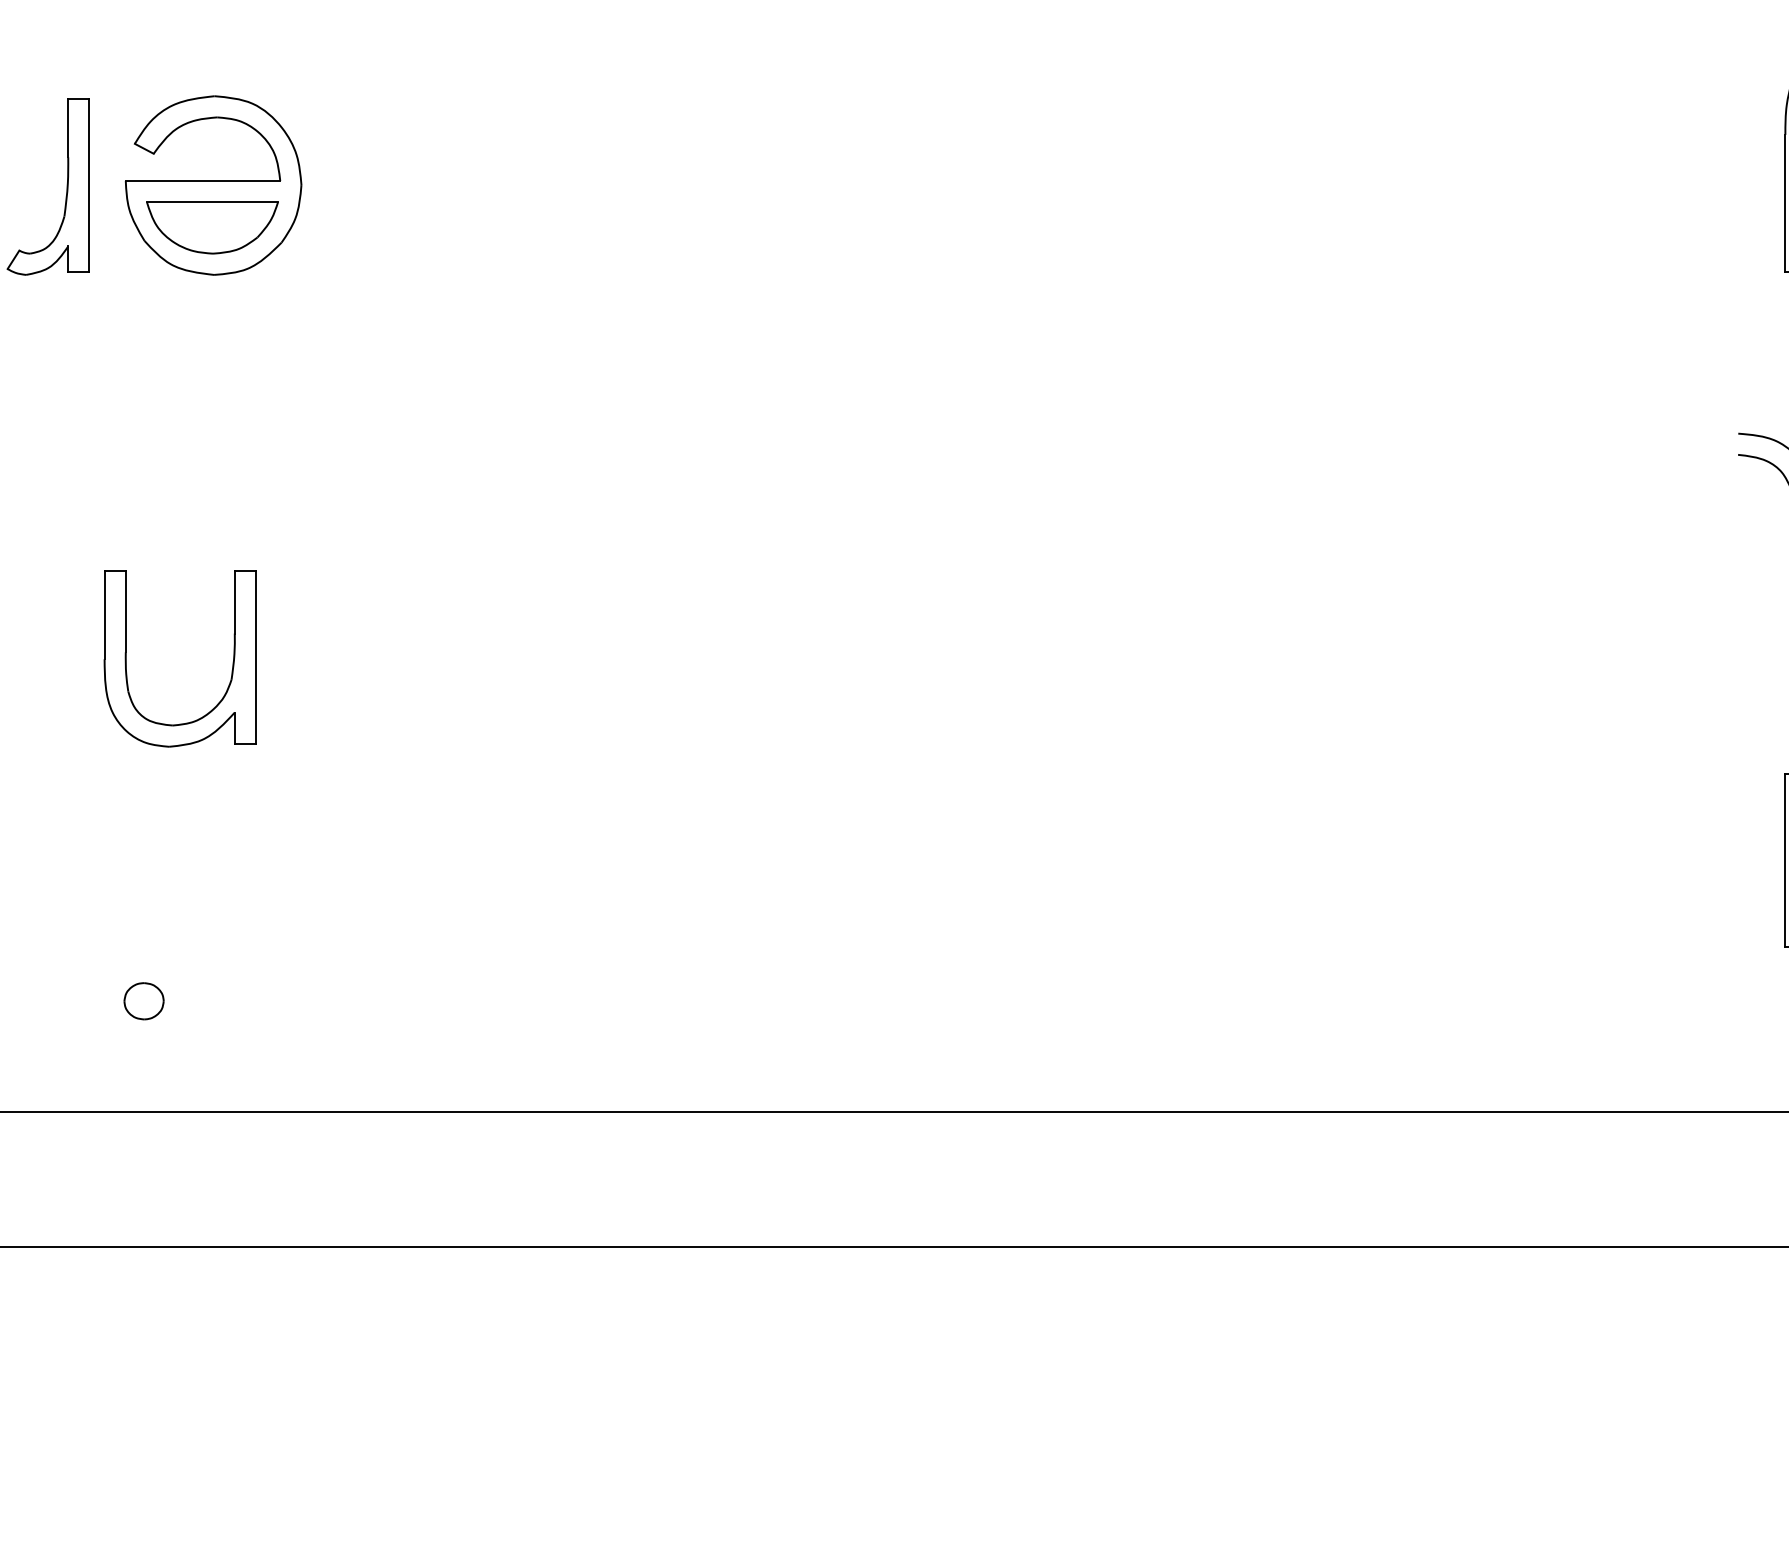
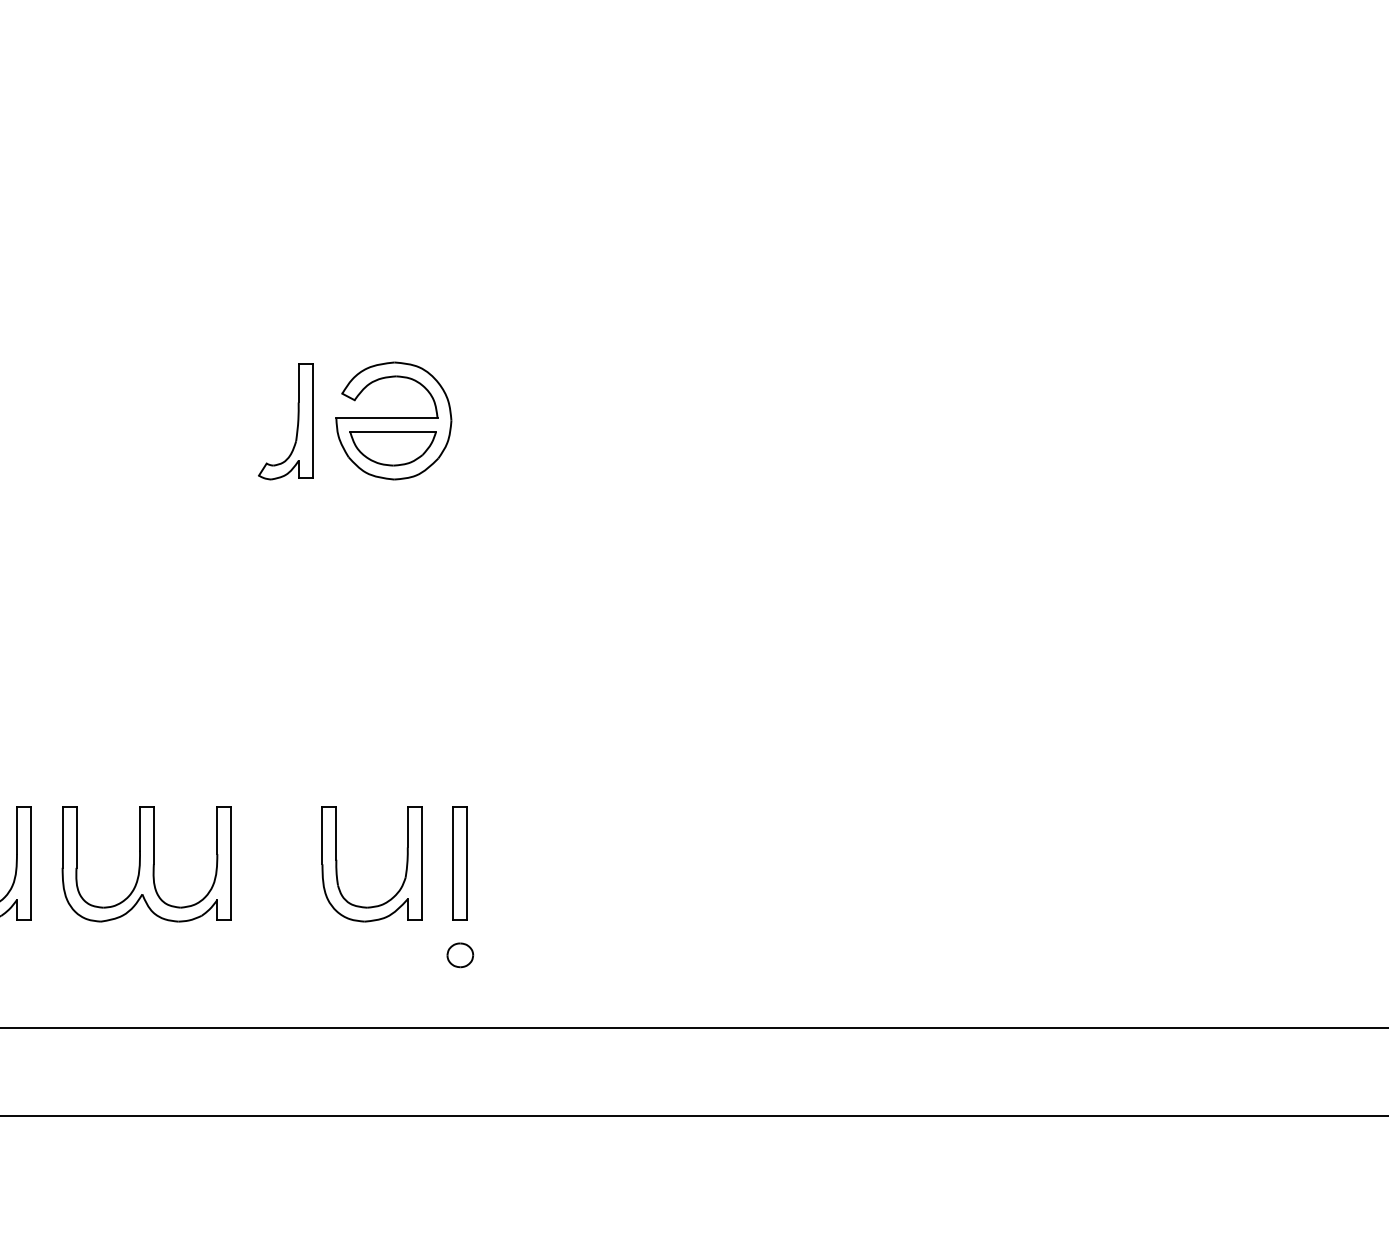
part: (127, 659) -> (337, 864), moved
part: (313, 861) -> (459, 863), added
part: (144, 1001) -> (460, 955), moved

